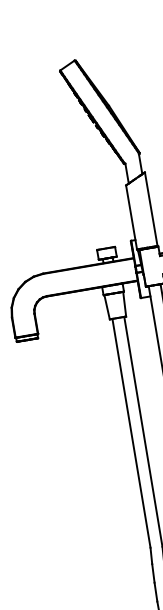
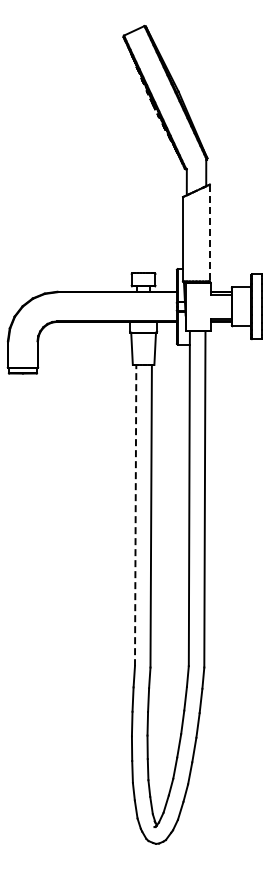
line: (150, 209) -> (209, 233), solid -> dashed
line: (131, 433) -> (135, 515), solid -> dashed

